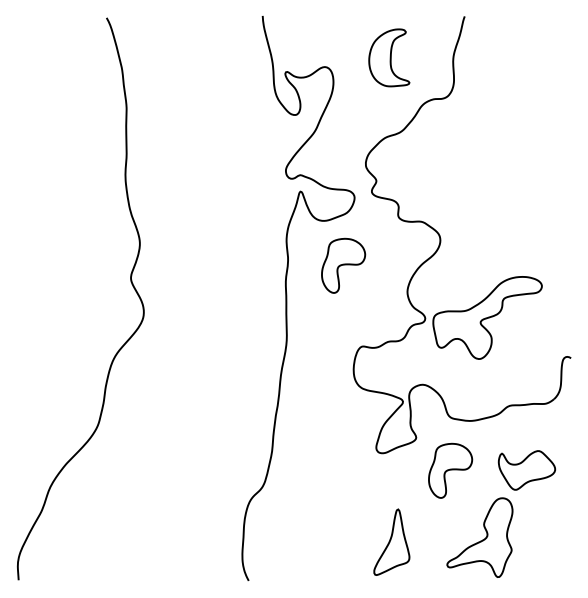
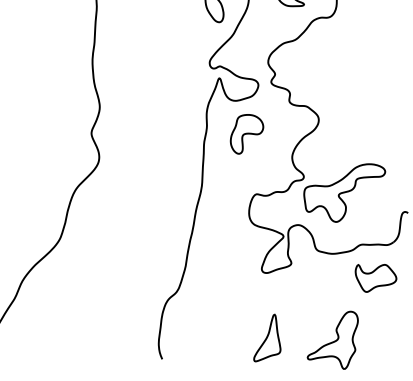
part: (487, 317) -> (344, 192), moved
part: (450, 470) -> (314, 288), removed
part: (526, 470) -> (375, 278), moved

